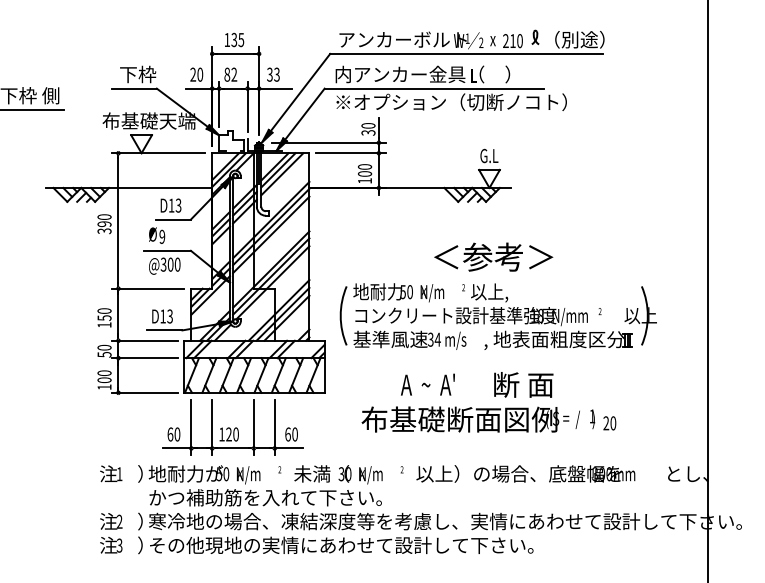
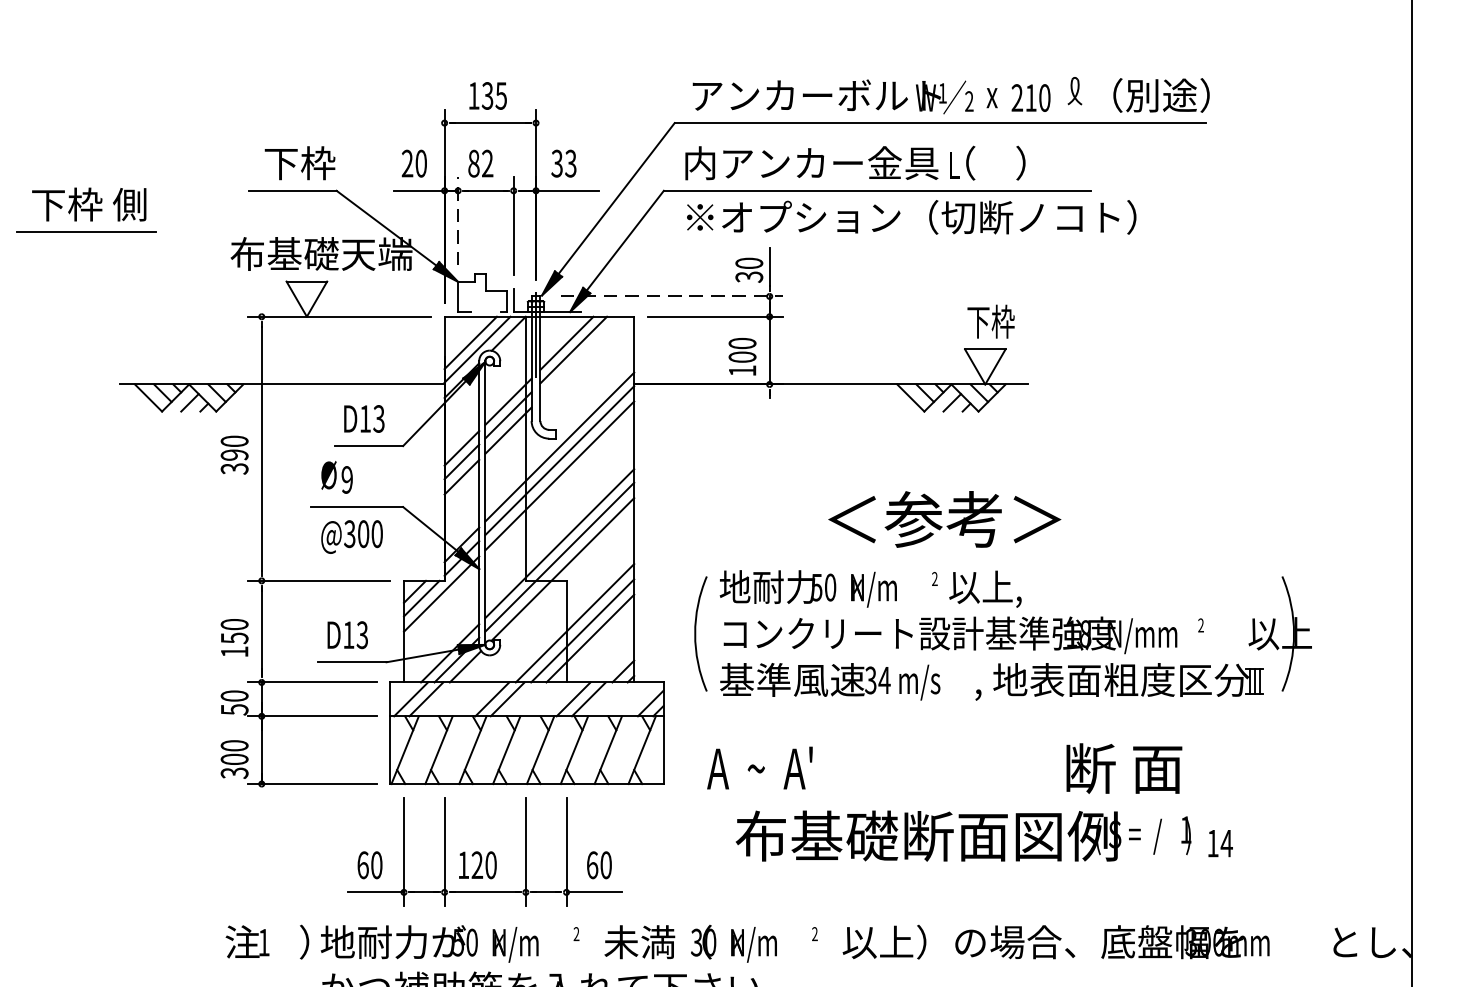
line: (219, 104) -> (458, 221), solid -> dashed
line: (329, 142) -> (673, 295), solid -> dashed
text: (492, 155) -> (991, 321), G.L -> 下枠
line: (282, 174) -> (581, 358), removed
text: (493, 256) -> (944, 518), moved
text: (427, 384) -> (759, 767), moved
text: (523, 384) -> (1123, 767), moved
text: (104, 387) -> (234, 773), 100 -> 300
text: (609, 423) -> (1219, 843), 20 -> 14

